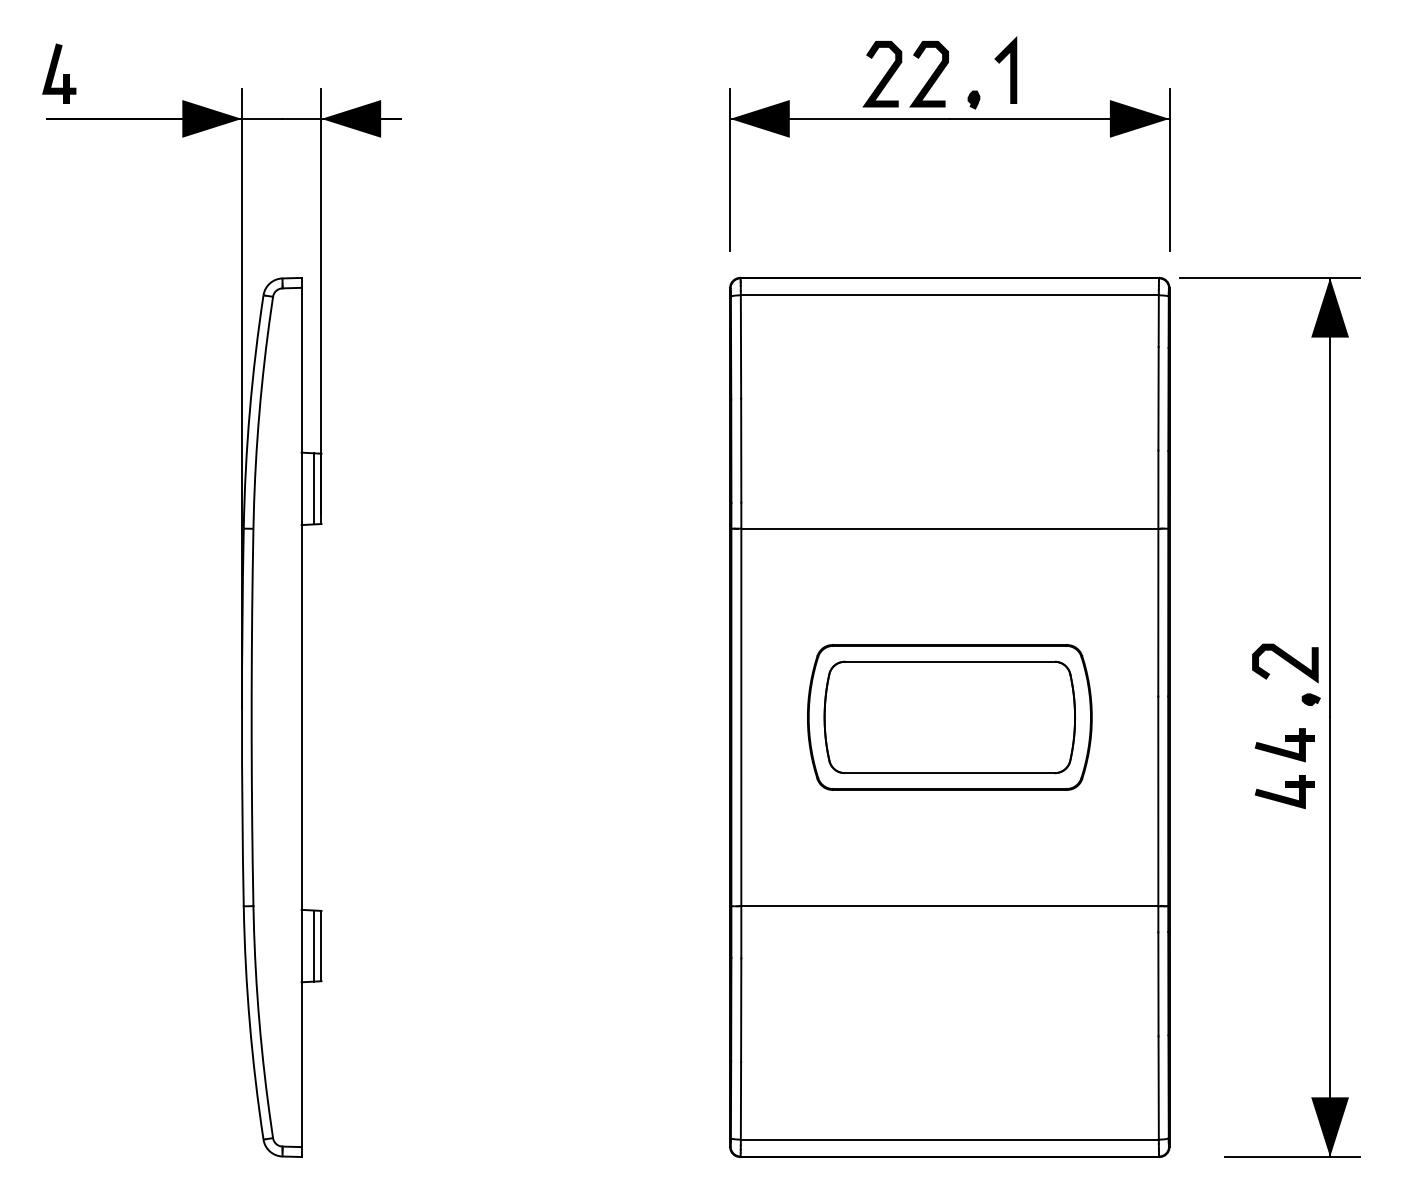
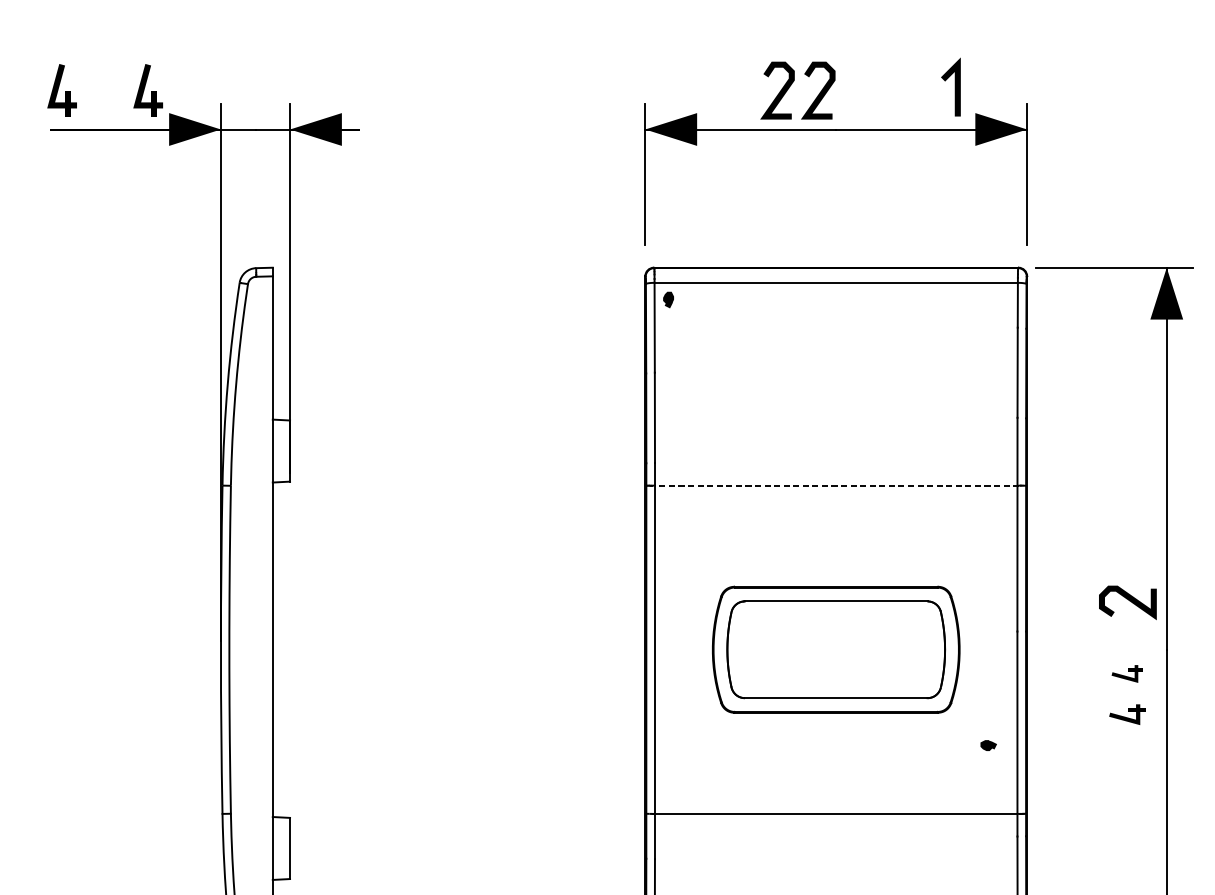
line: (1010, 69) -> (955, 86), moved
part: (158, 73) -> (148, 90), added
part: (973, 99) -> (668, 299), moved
line: (313, 488) -> (283, 450), removed
line: (950, 528) -> (836, 485), solid -> dashed
part: (1310, 699) -> (988, 745), moved
part: (1284, 745) -> (1127, 674), size x0.6
part: (1284, 792) -> (1127, 714), size x0.7
line: (313, 945) -> (283, 847), removed

